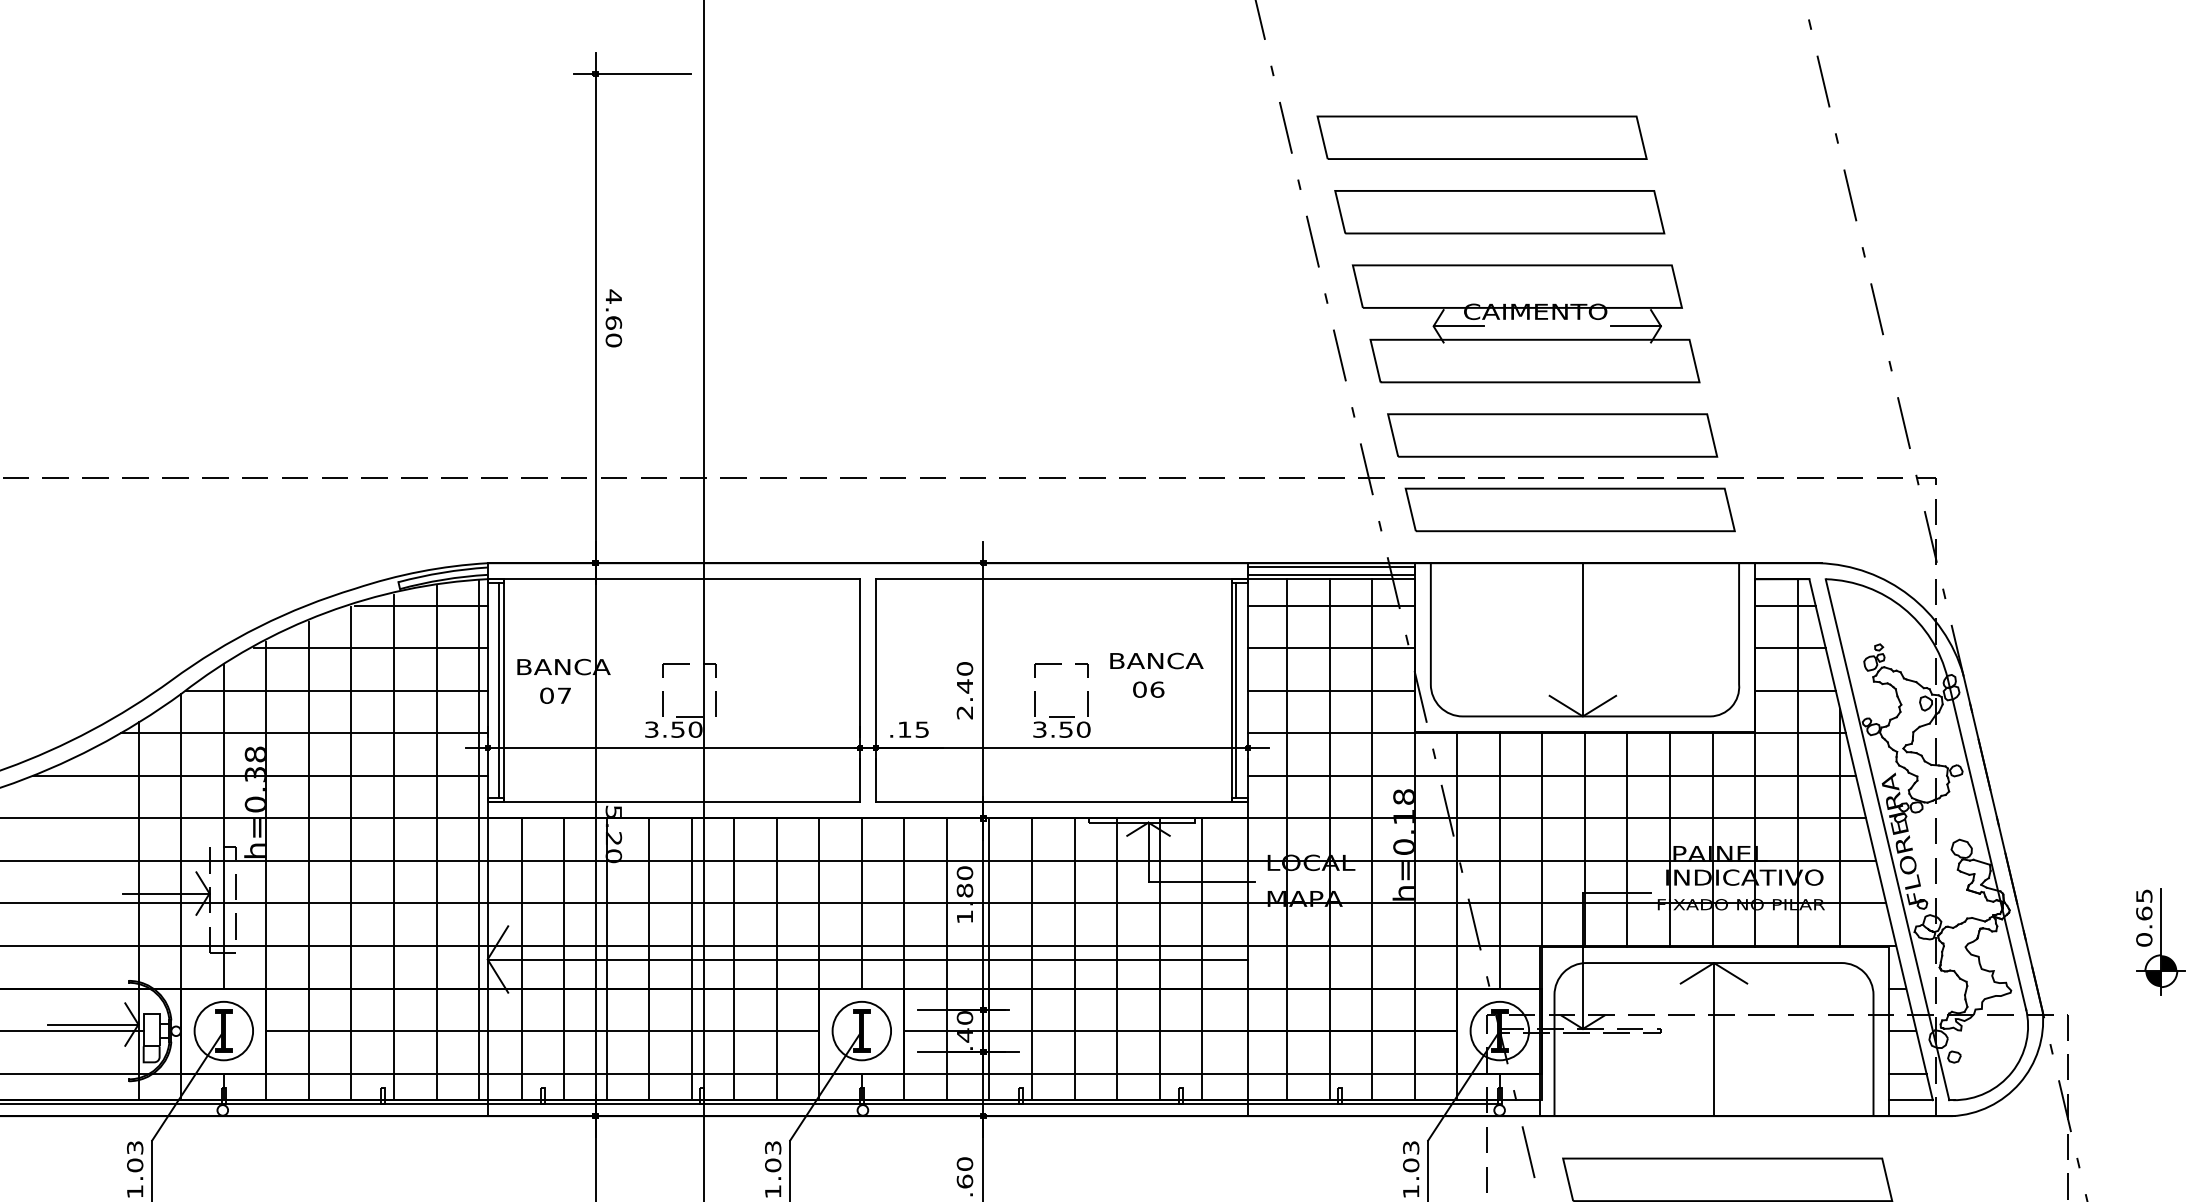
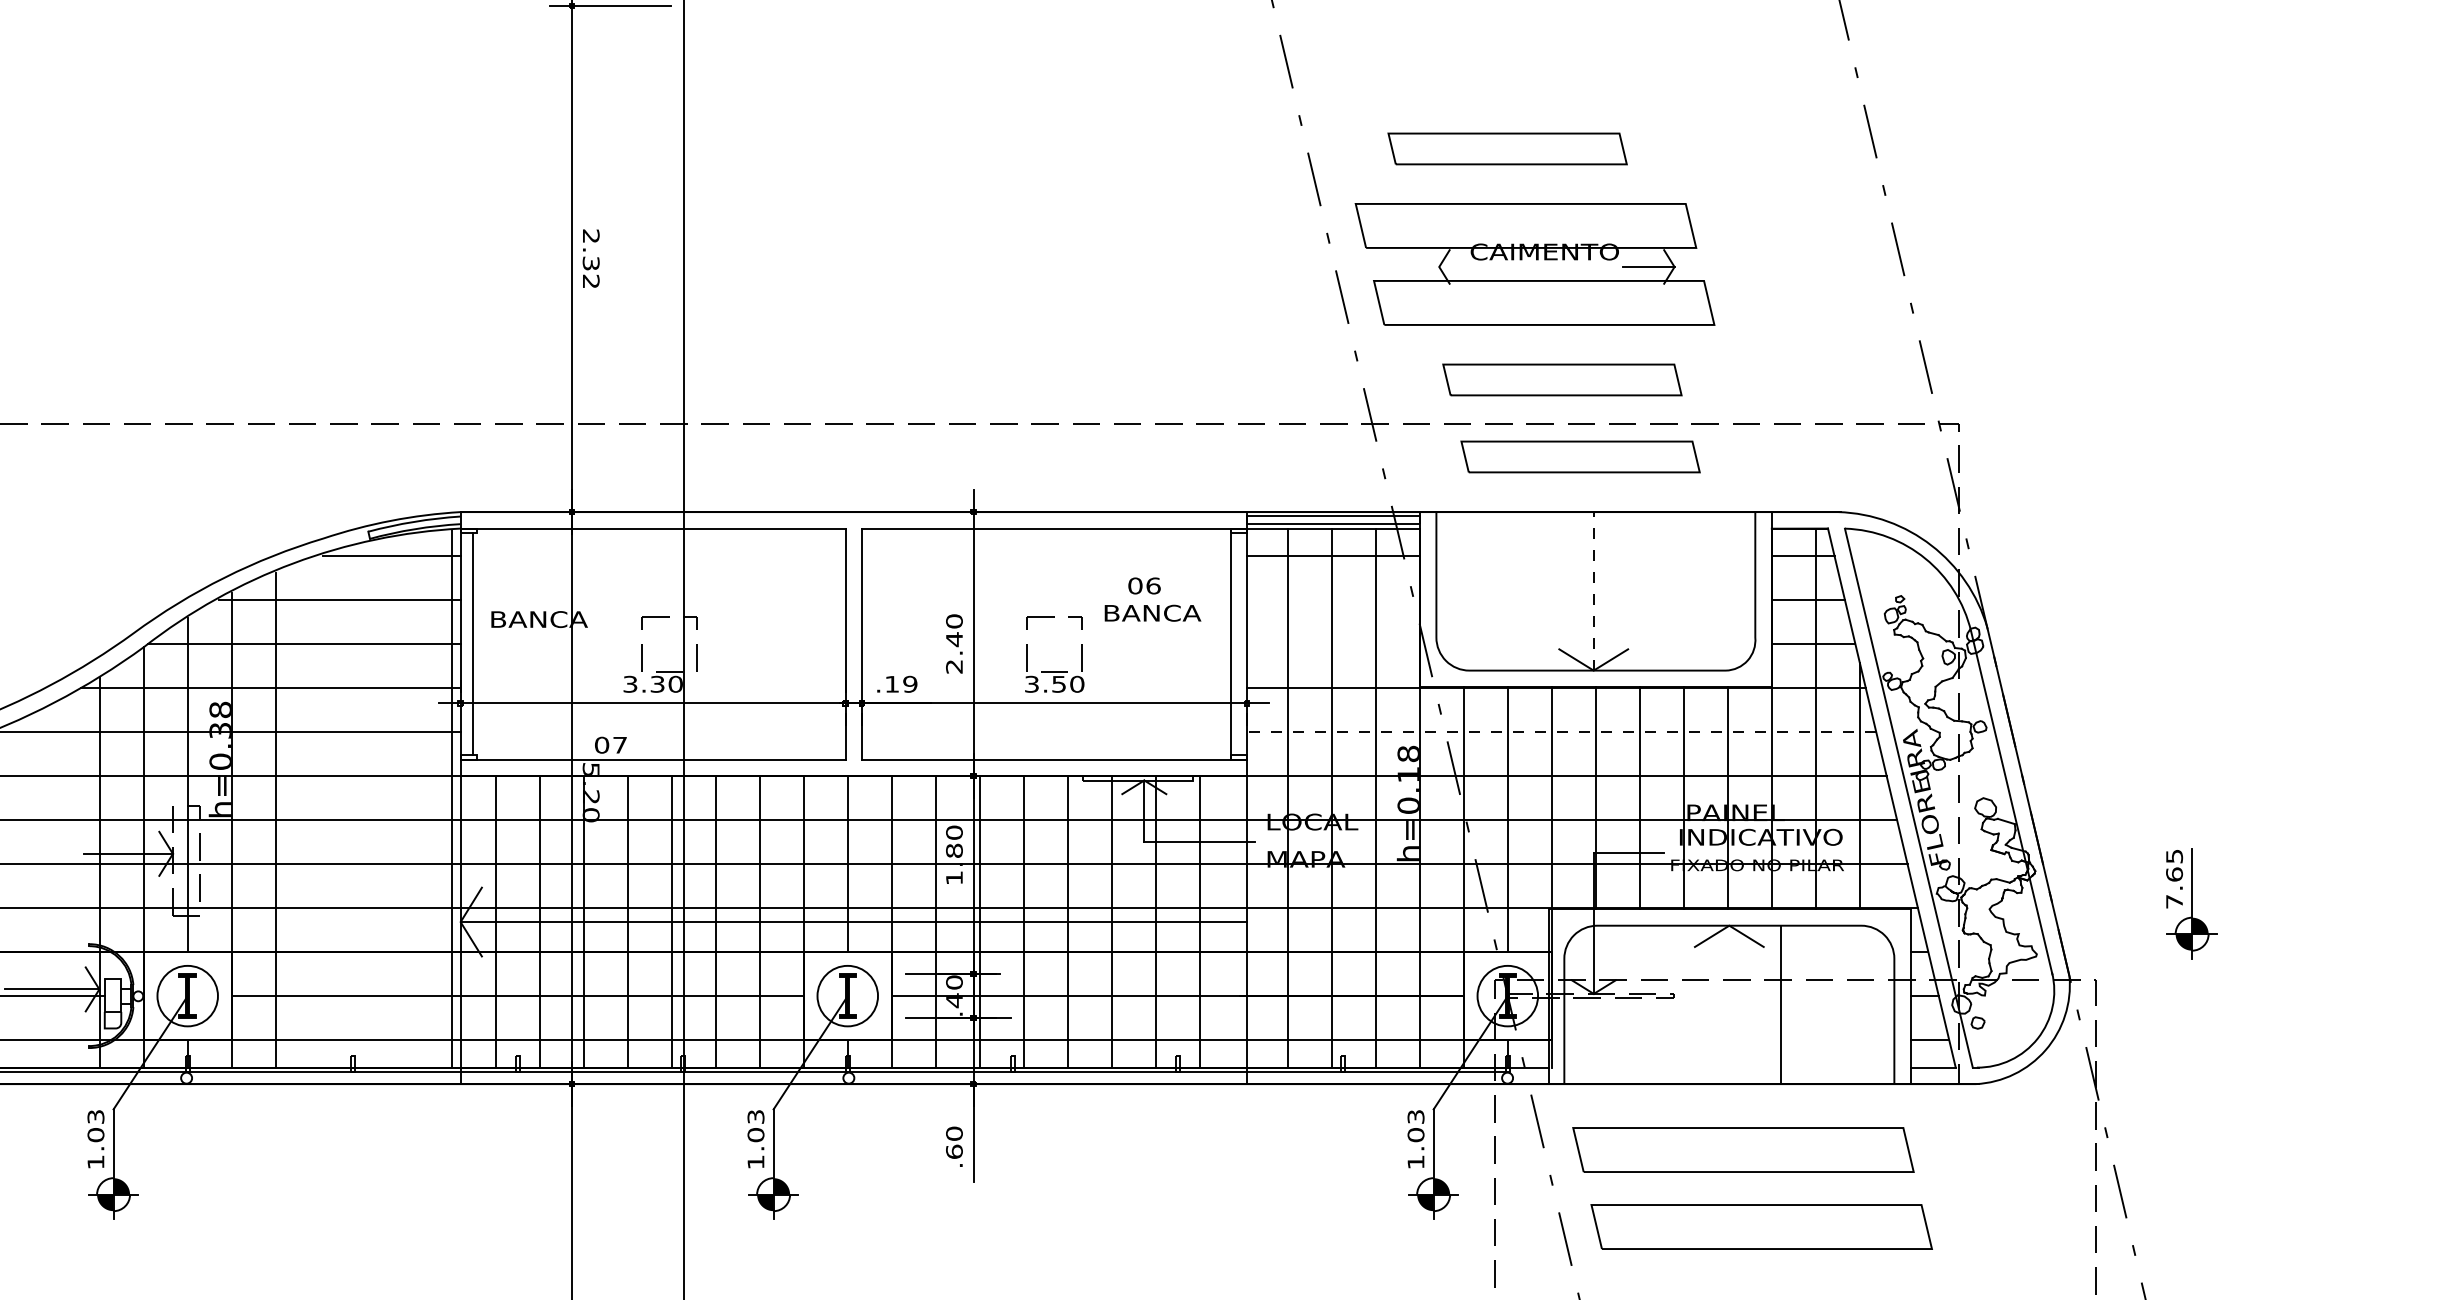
part: (1482, 137) -> (1489, 71), removed
part: (1499, 211) -> (1507, 148), size x0.7
text: (613, 318) -> (590, 258), 4.60 -> 2.32
line: (1458, 325) -> (1465, 266), removed
part: (1552, 435) -> (1562, 379), size x0.7
part: (1570, 509) -> (1580, 456), size x0.7
line: (1582, 639) -> (1593, 590), solid -> dashed
line: (1331, 648) -> (1333, 600), removed
text: (1148, 689) -> (1144, 585), moved
line: (503, 690) -> (477, 643), removed
line: (1236, 690) -> (1235, 643), removed
line: (1331, 691) -> (1333, 644), removed
text: (555, 695) -> (610, 744), moved
text: (677, 728) -> (657, 683), 3.50 -> 3.30
text: (922, 728) -> (910, 683), .15 -> .19
line: (1551, 776) -> (1561, 732), solid -> dashed
line: (436, 842) -> (407, 801), removed
line: (393, 846) -> (363, 805), removed
line: (351, 853) -> (319, 812), removed
text: (2144, 939) -> (2174, 901), 0.65 -> 7.65
line: (1714, 1039) -> (1781, 1004), moved

